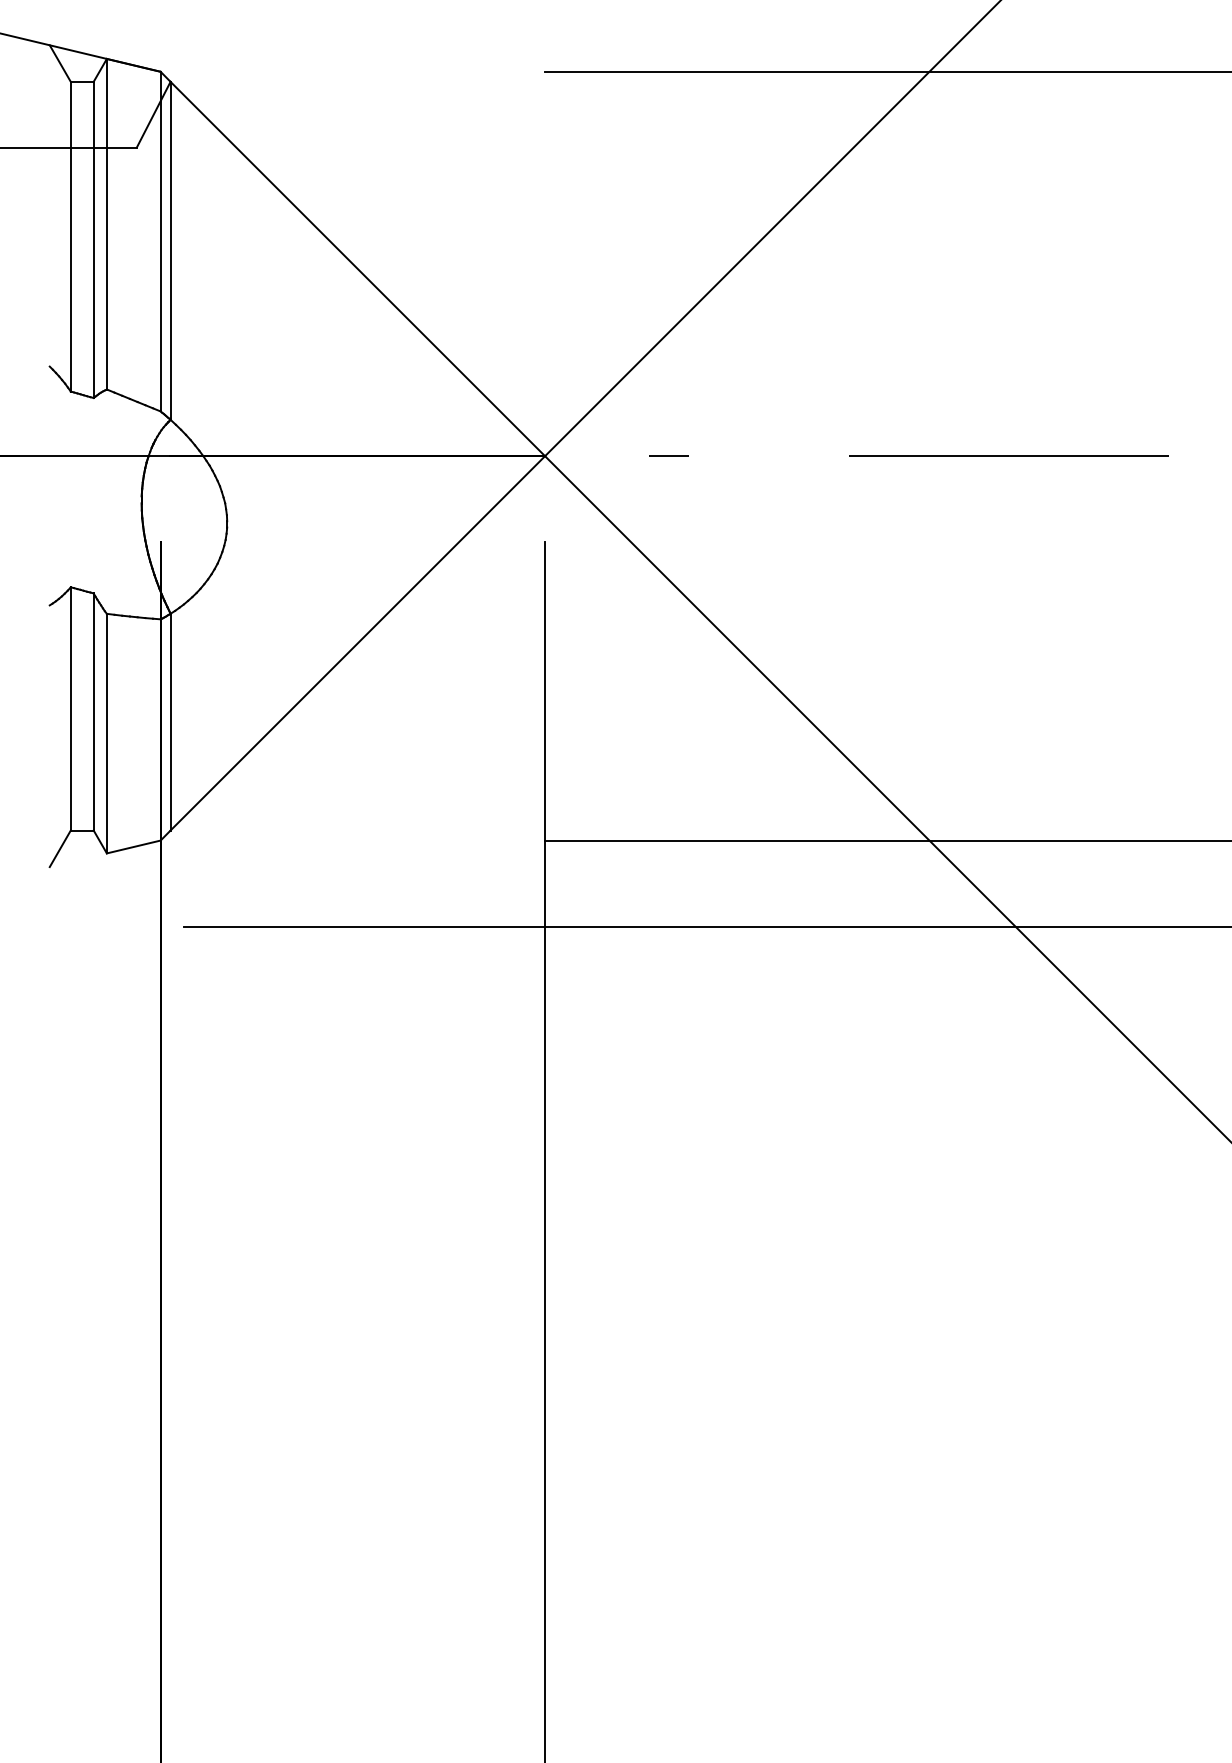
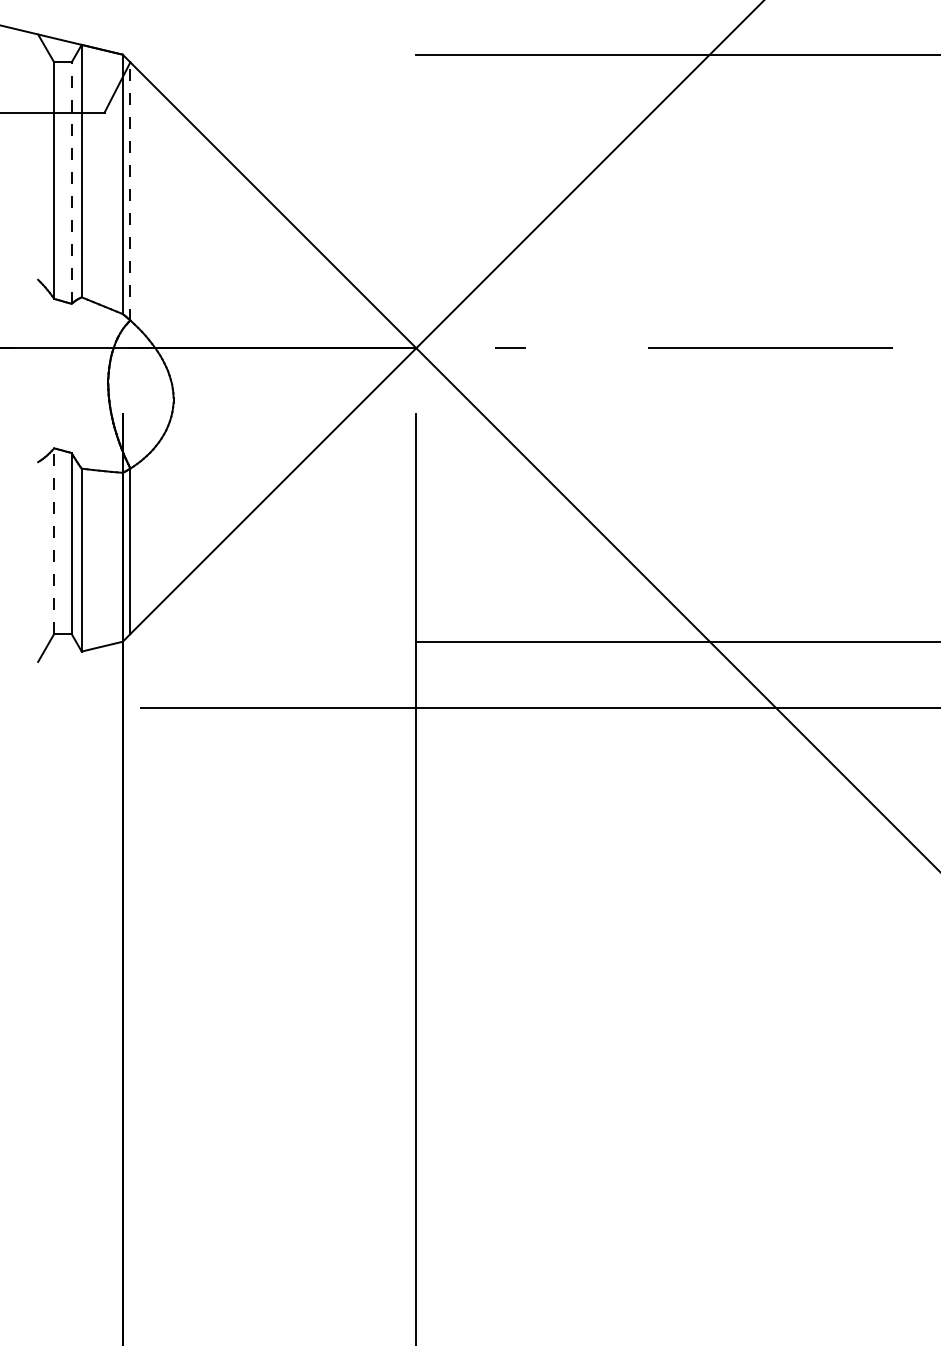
line: (93, 239) -> (71, 182), solid -> dashed
line: (170, 250) -> (130, 191), solid -> dashed
line: (70, 708) -> (53, 540), solid -> dashed

